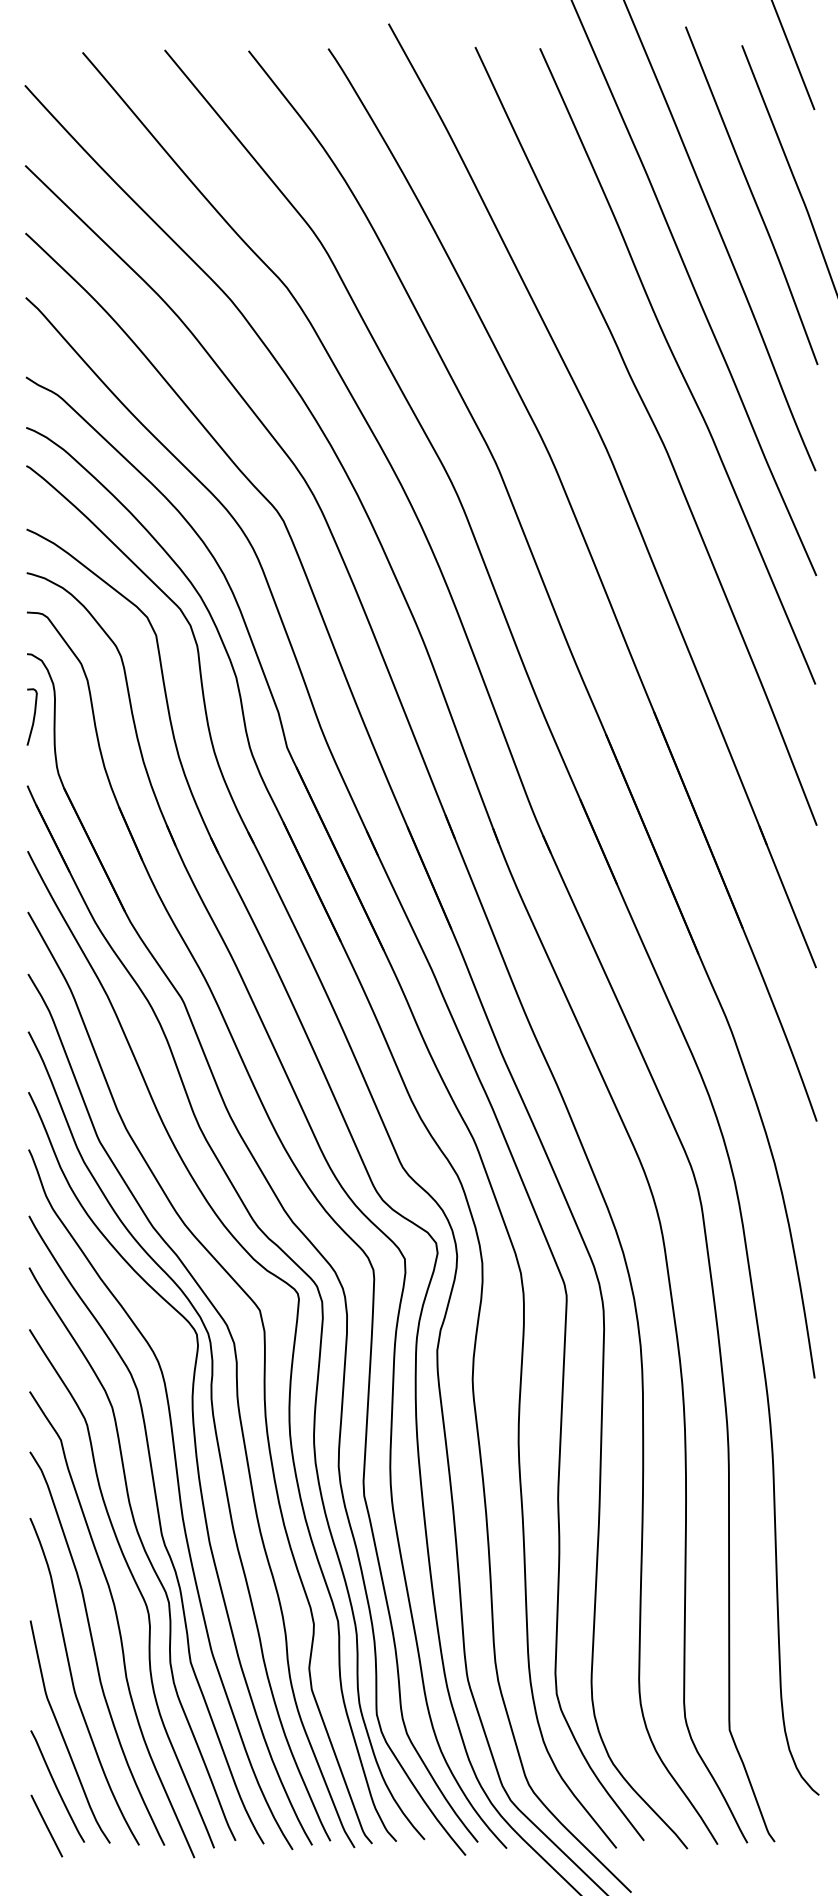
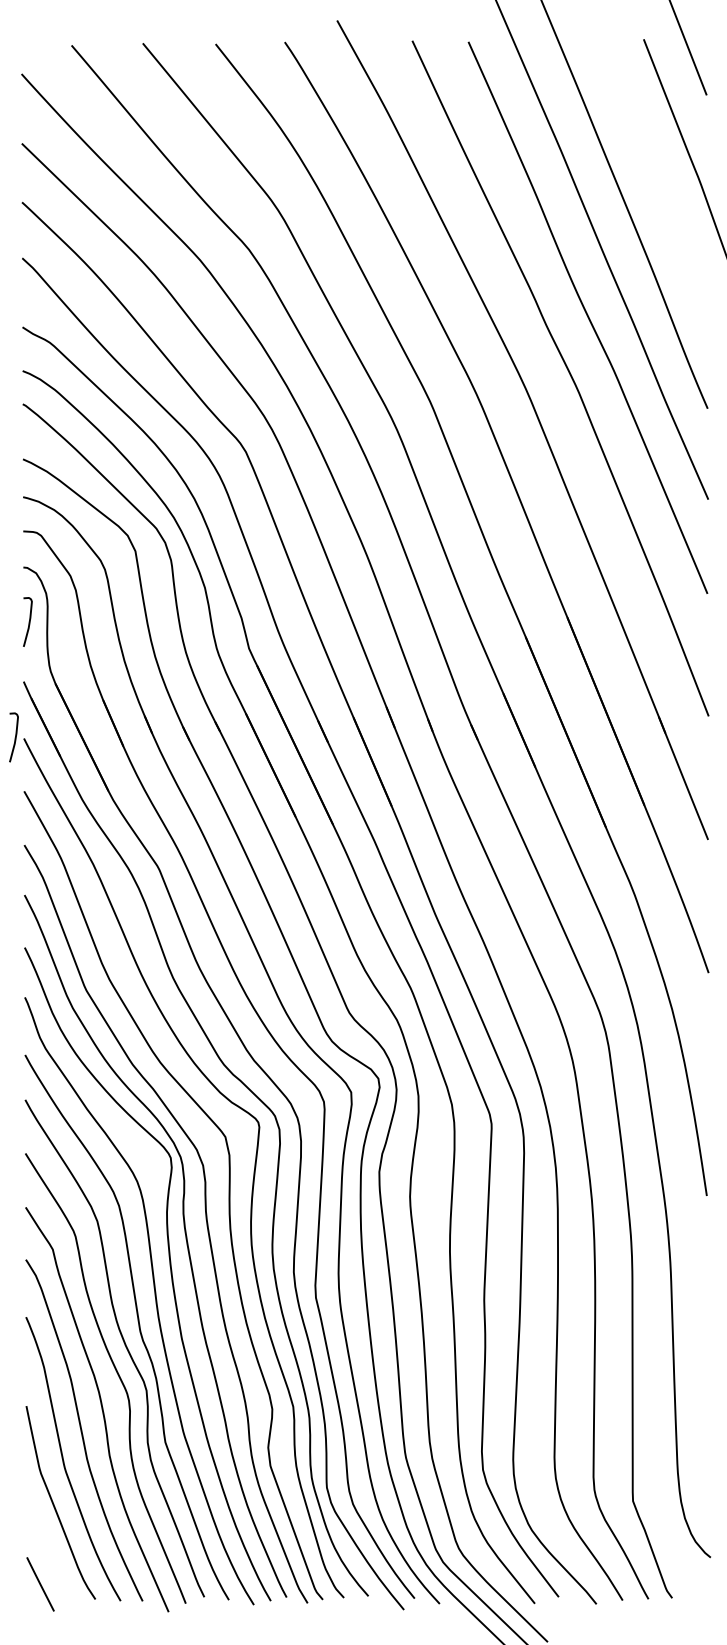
curve: (751, 195) -> (652, 169), removed
curve: (17, 849) -> (15, 737), added
curve: (57, 1786) -> (49, 1550), removed

